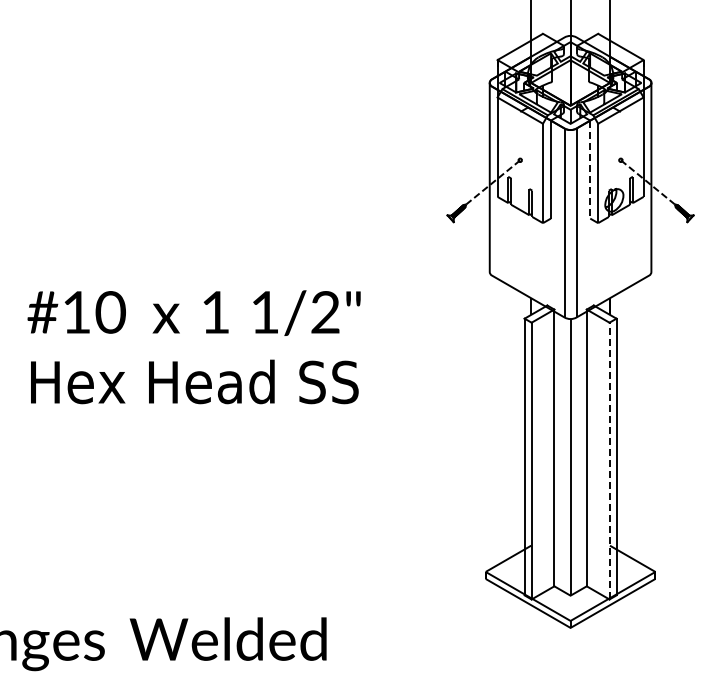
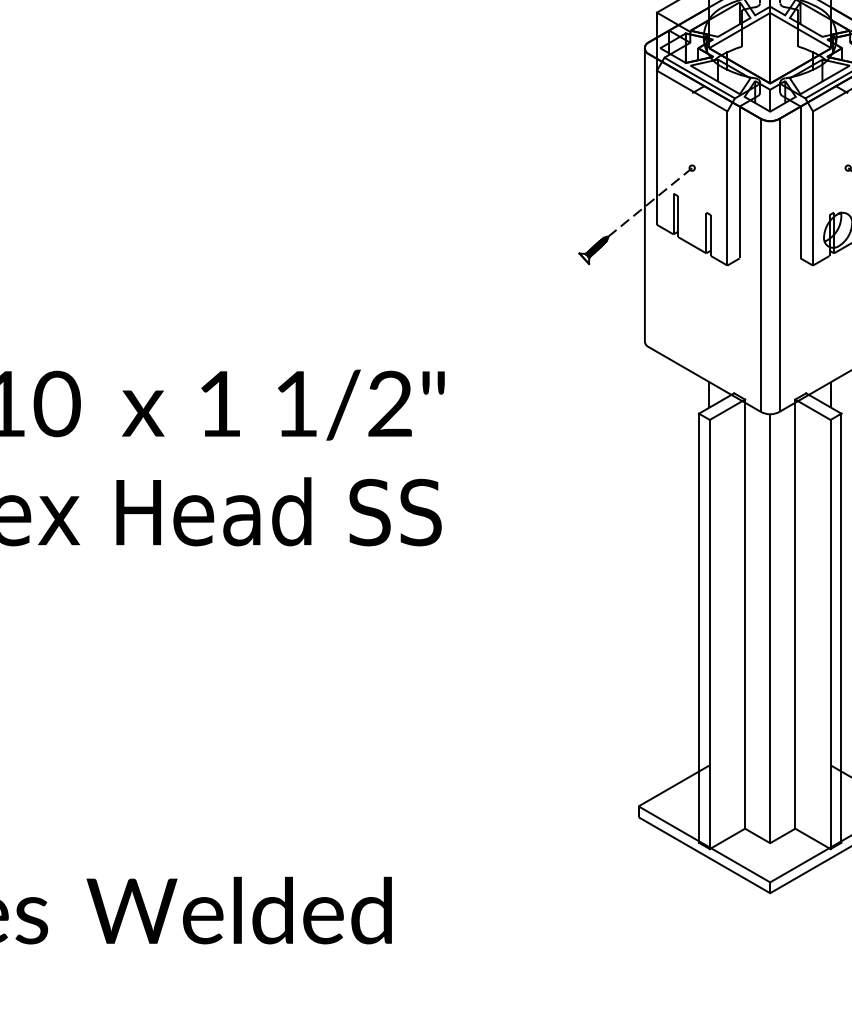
line: (590, 169) -> (801, 182), dashed -> solid
line: (609, 460) -> (830, 633), dashed -> solid

